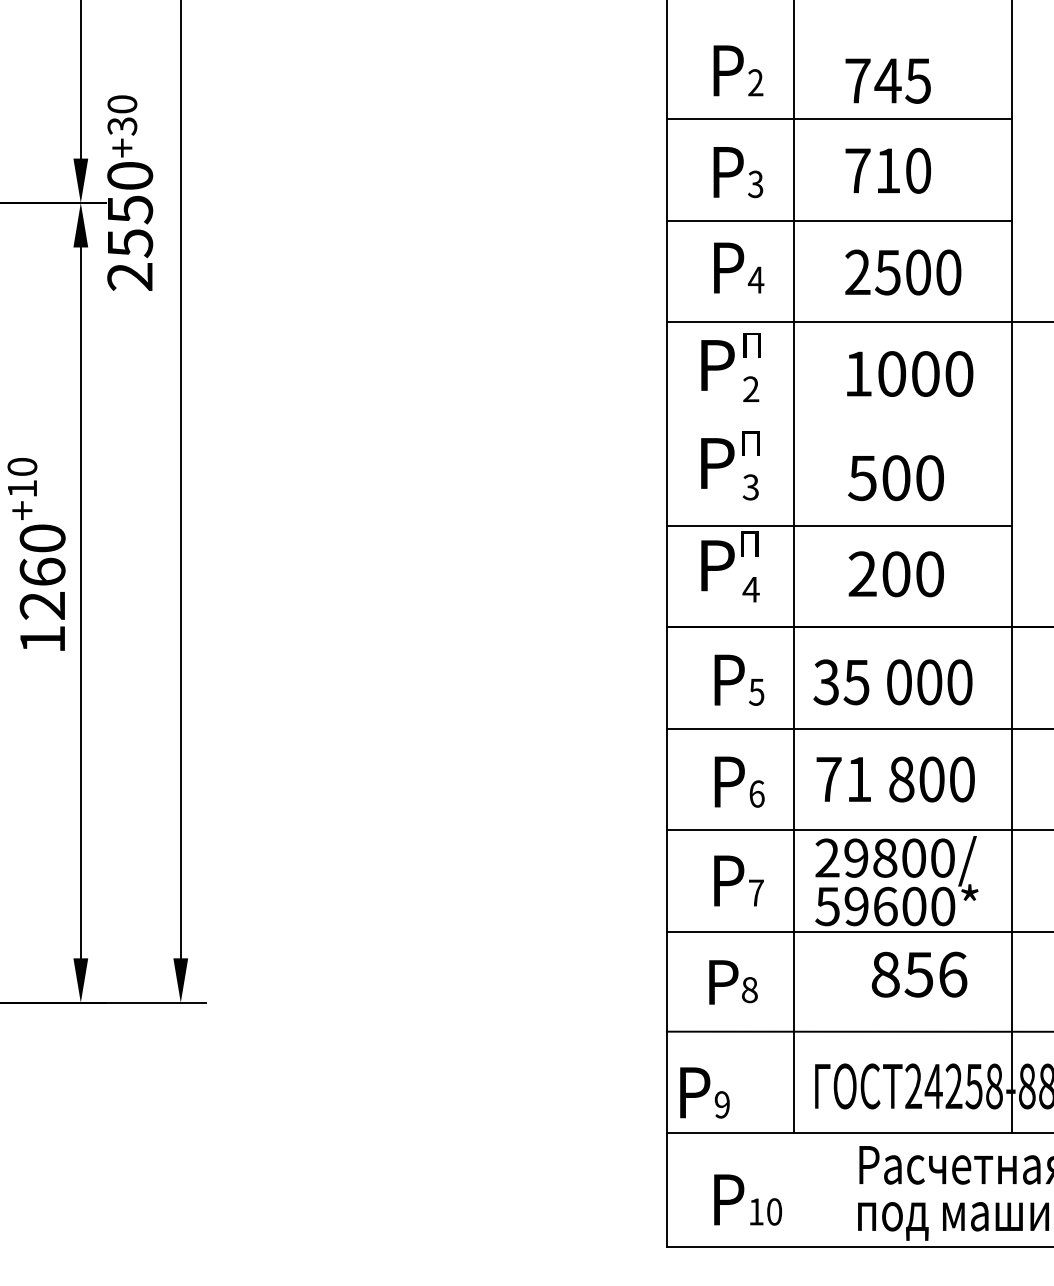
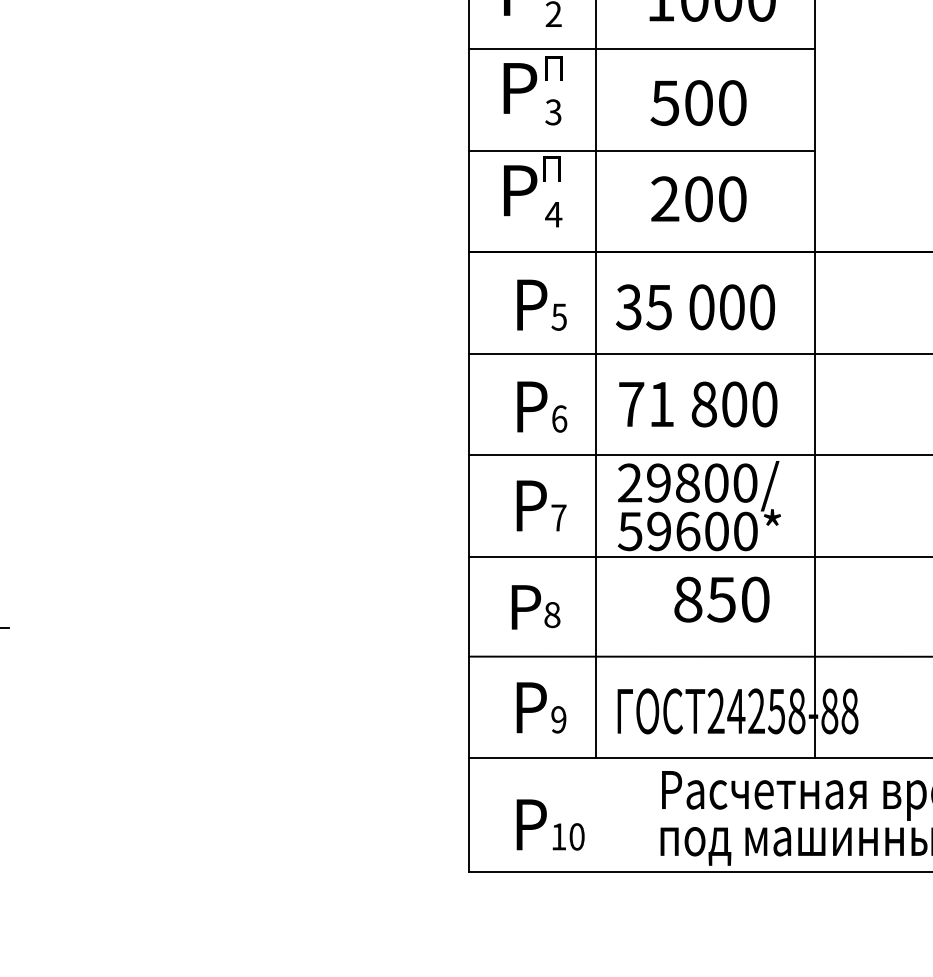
line: (839, 424) -> (642, 49), added
text: (953, 974) -> (756, 599), 856 -> 850
text: (704, 1092) -> (541, 707), moved

